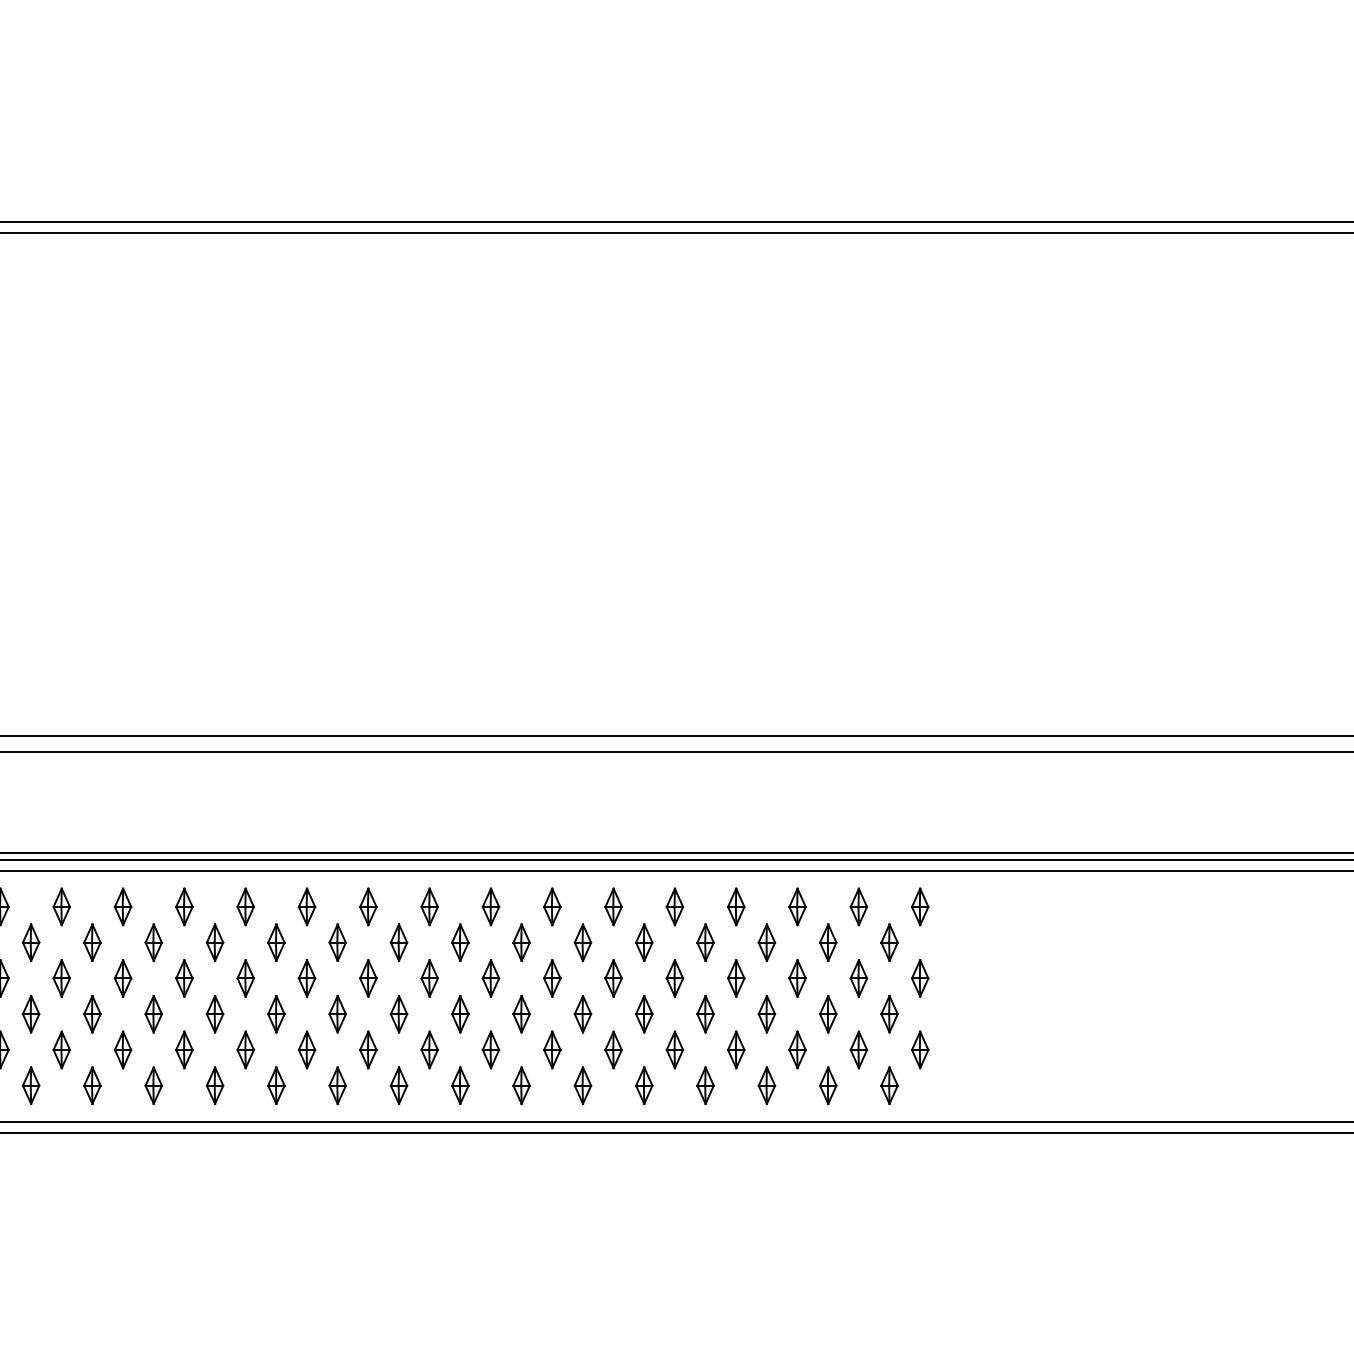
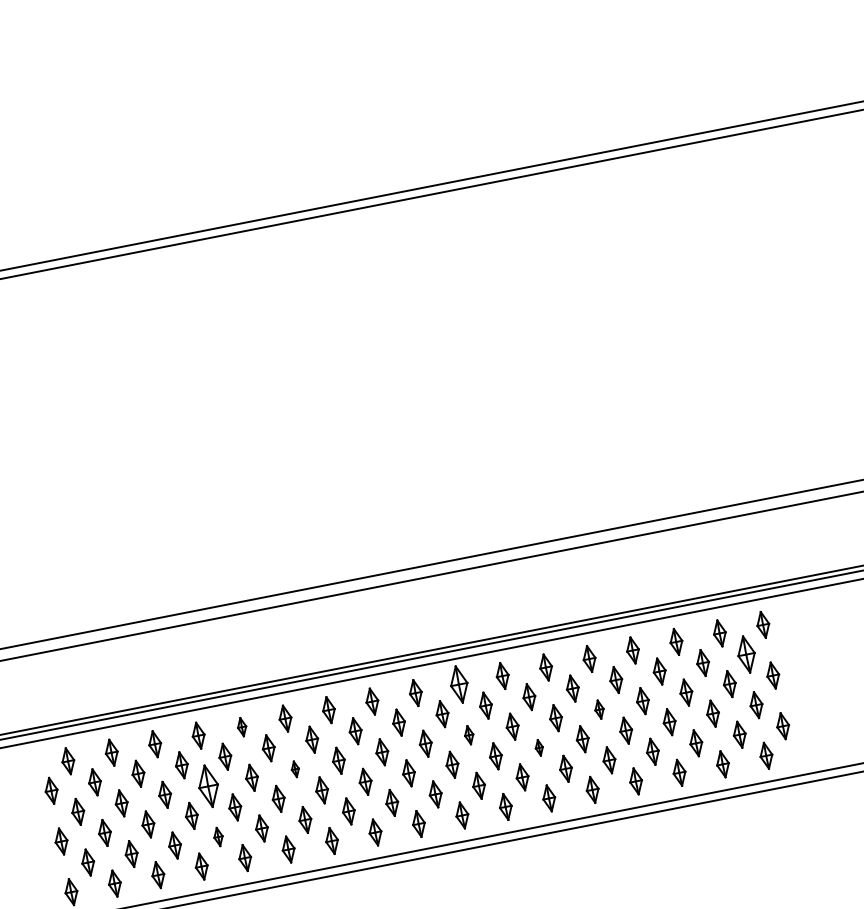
part: (184, 906) -> (242, 726), size x0.7
part: (490, 906) -> (458, 684), size x1.4
part: (889, 942) -> (746, 654), size x1.4
part: (122, 978) -> (208, 786), size x1.6
part: (245, 978) -> (295, 769), size x0.6
part: (490, 978) -> (468, 735), size x0.7
part: (674, 978) -> (599, 709), size x0.7
part: (582, 1014) -> (539, 748), size x0.6
part: (122, 1049) -> (218, 836), size x0.7

